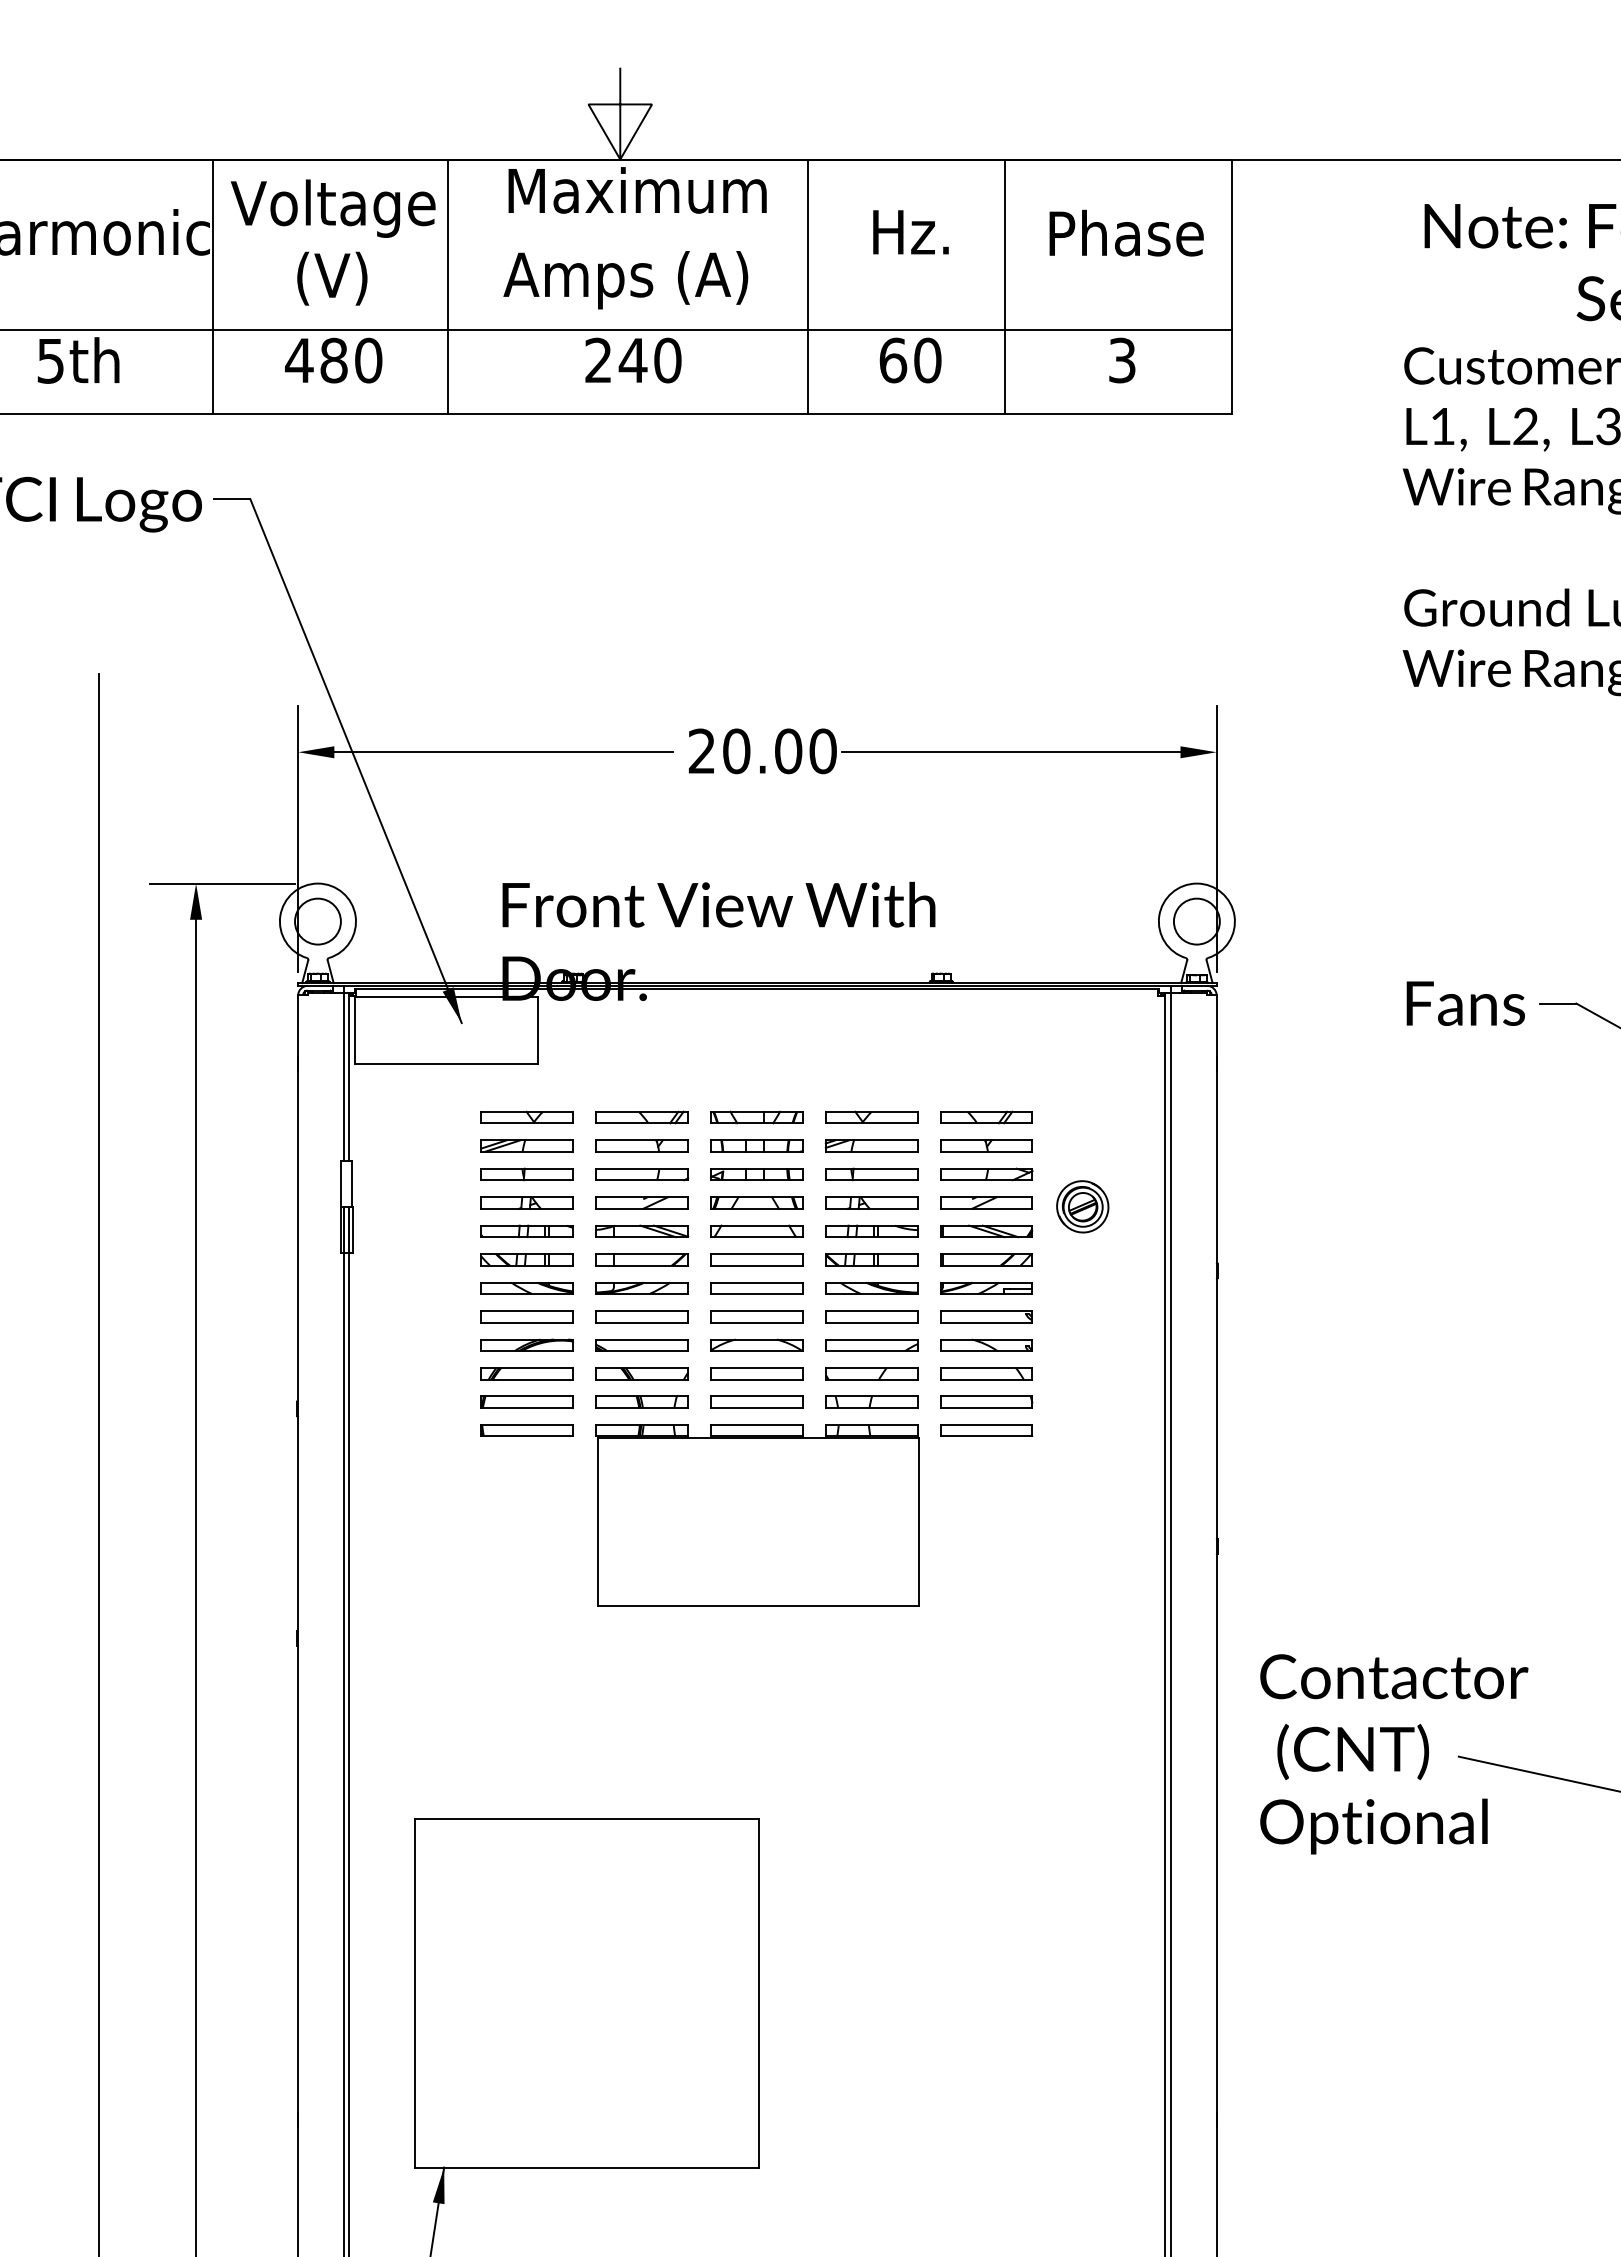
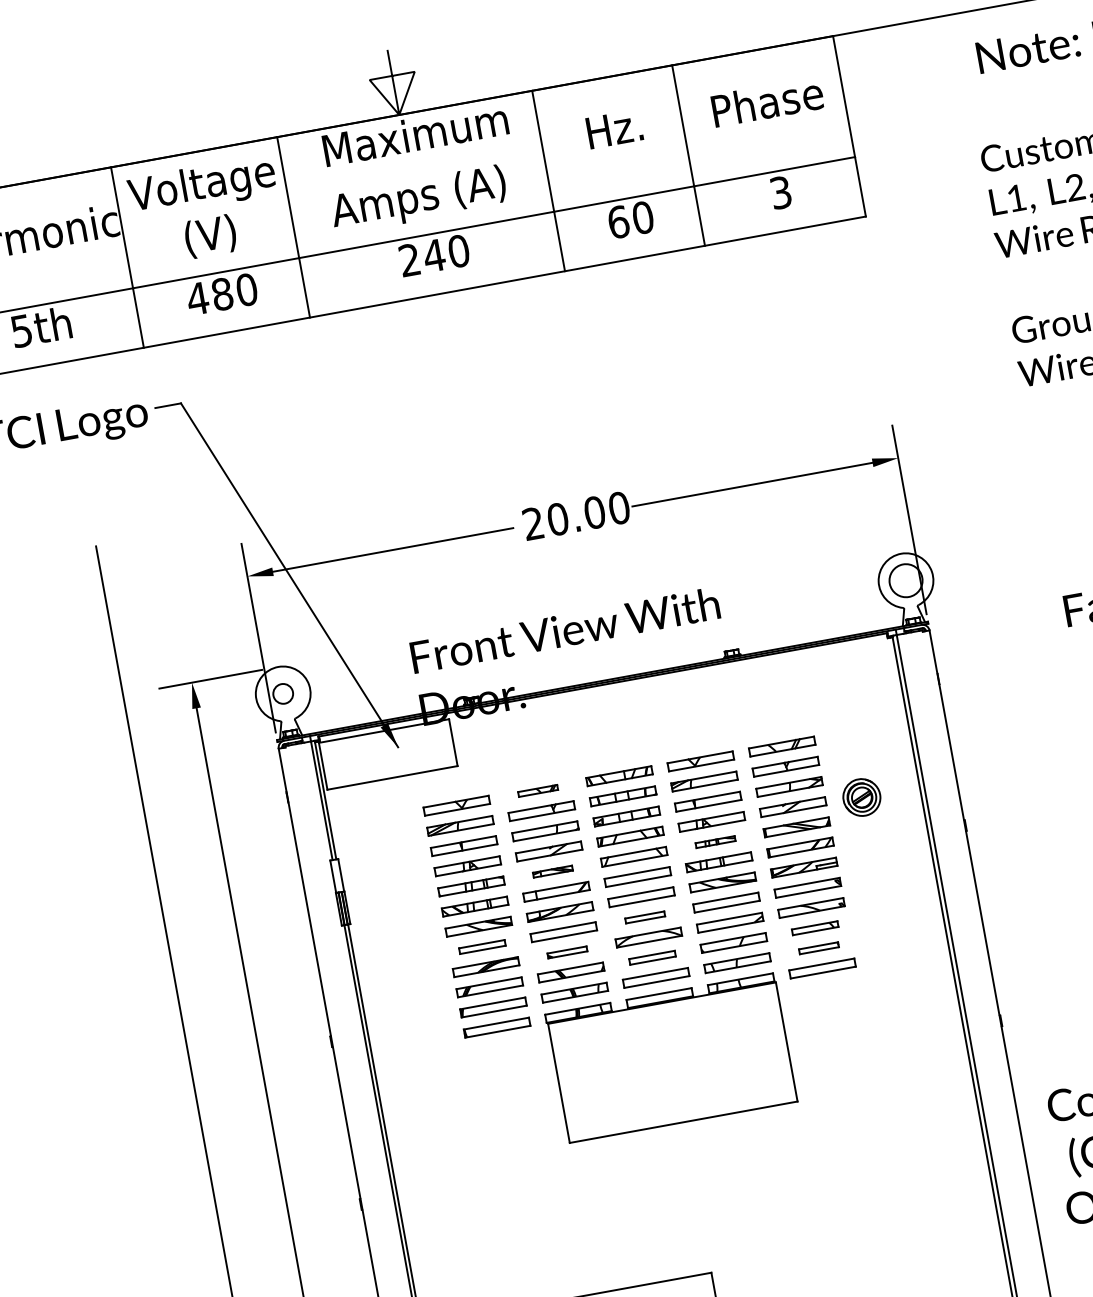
circle: (317, 921) -> (282, 693), size x0.6
part: (641, 1117) -> (537, 791), size x0.6
part: (642, 1231) -> (553, 871), size x0.6
part: (871, 1231) -> (715, 842), size x0.6
part: (526, 1316) -> (481, 946), size x0.7
part: (756, 1316) -> (644, 917), size x0.6
part: (641, 1345) -> (567, 952), size x0.6
part: (756, 1373) -> (652, 957), size x0.7
part: (986, 1373) -> (815, 928), size x0.7
part: (986, 1401) -> (818, 947), size x0.6

